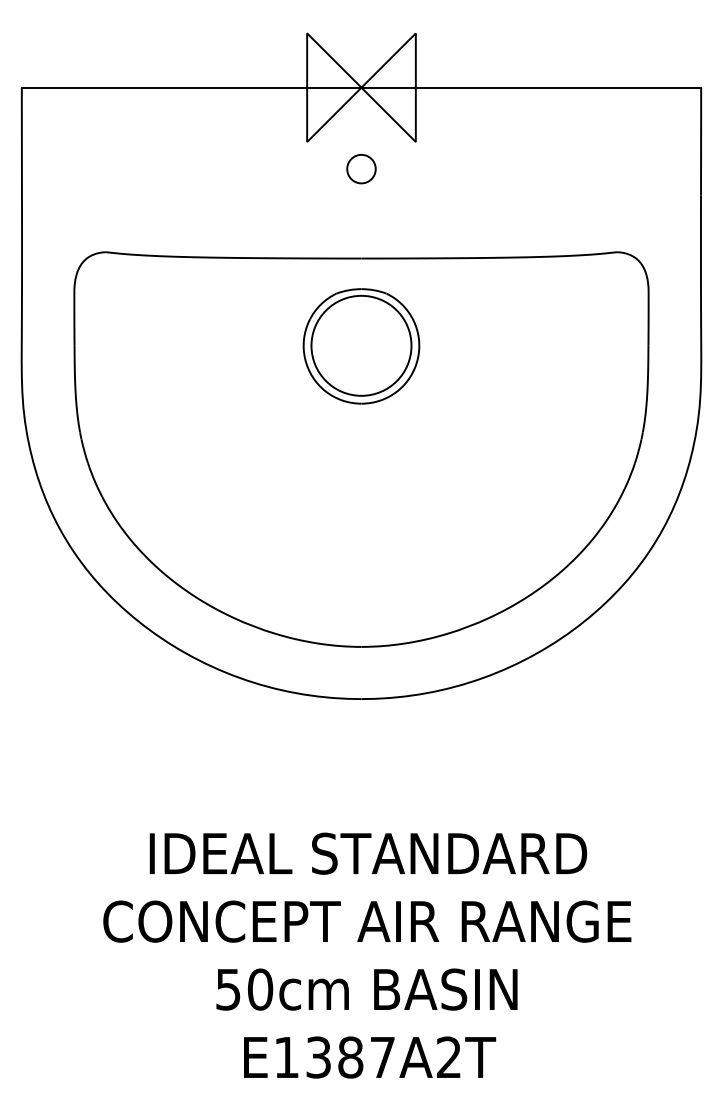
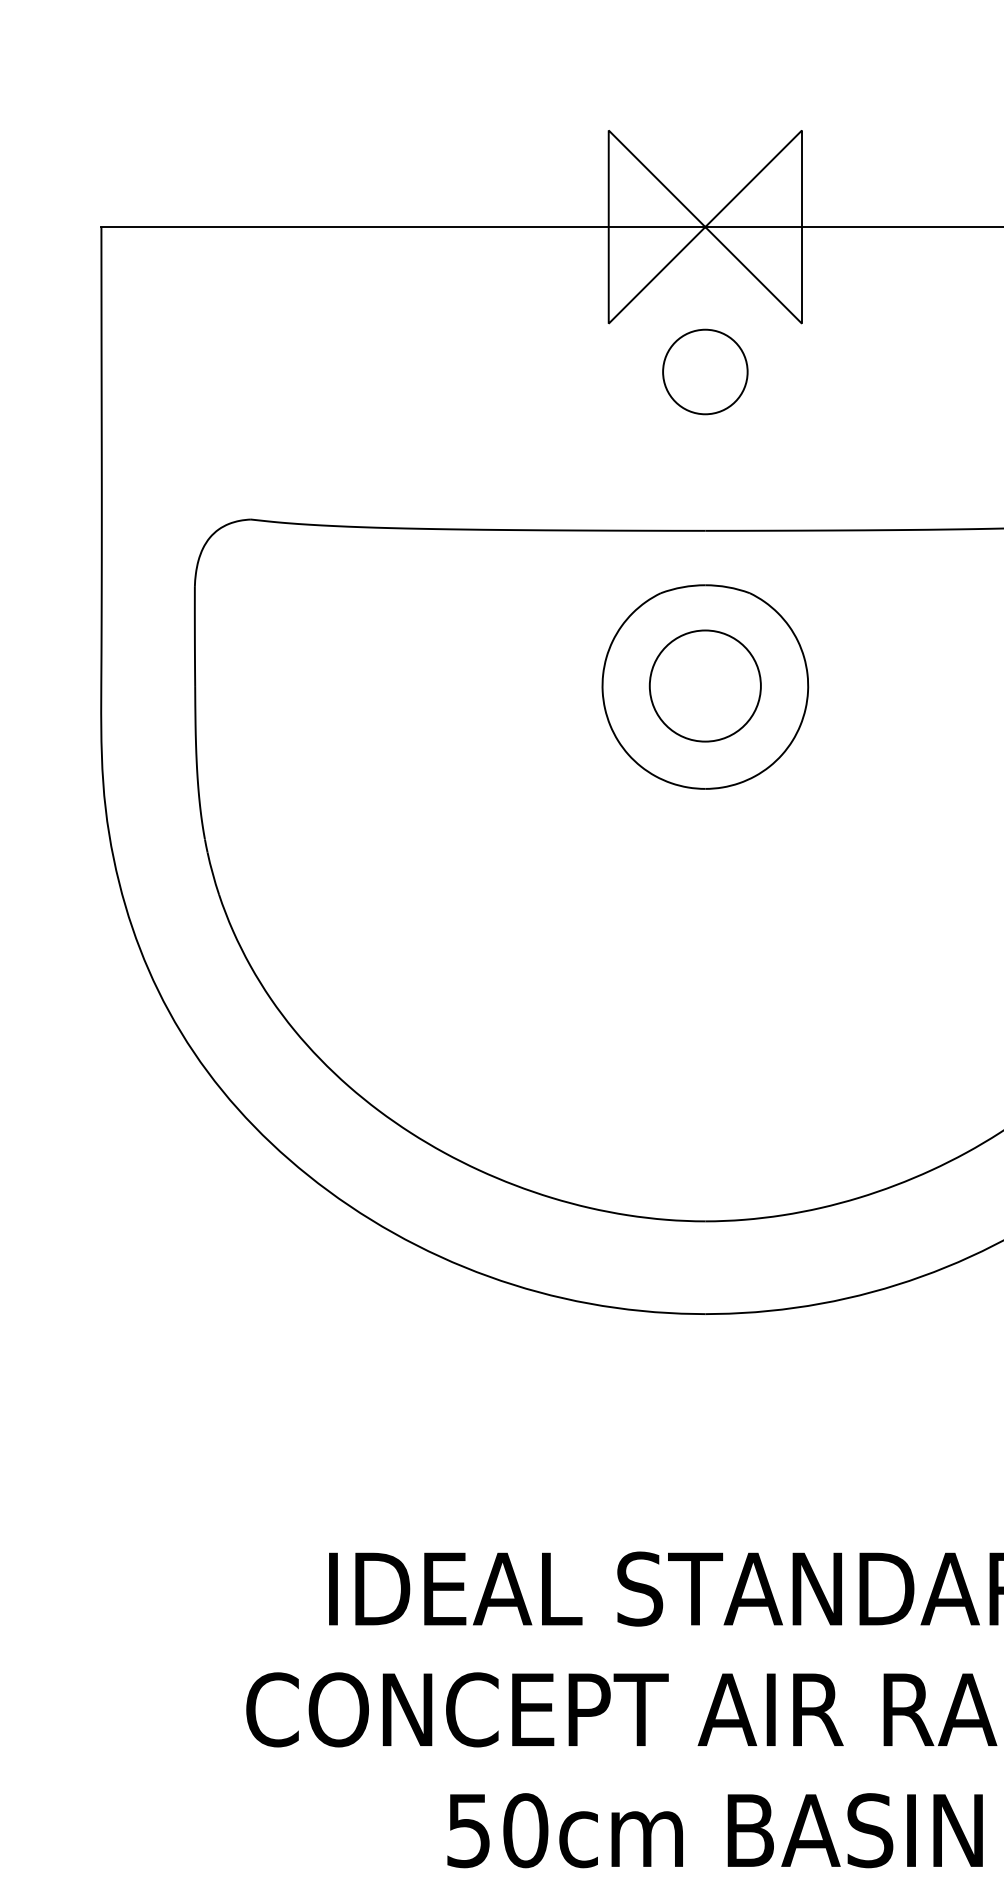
circle: (361, 168) -> (705, 370), size x1.67
circle: (361, 345) -> (705, 685), size x0.62

